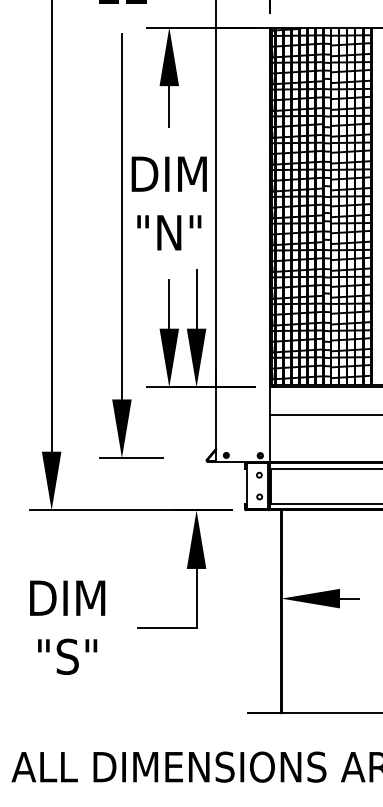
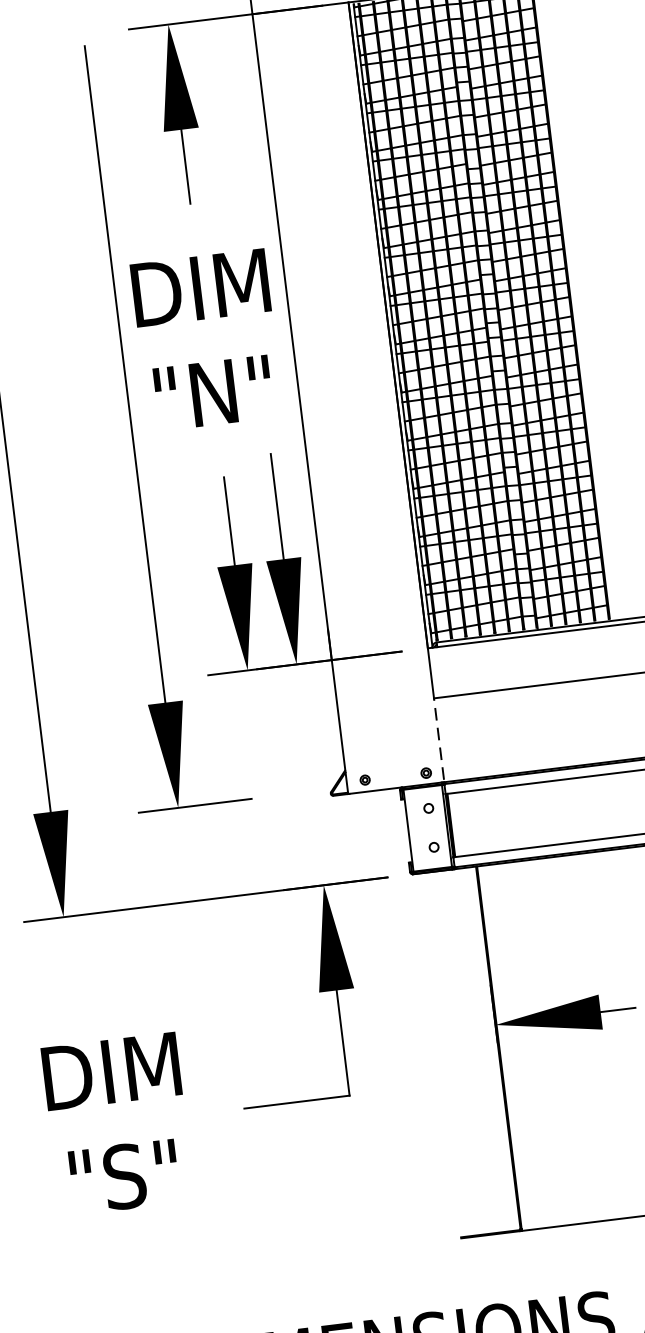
line: (269, 437) -> (438, 738), solid -> dashed

